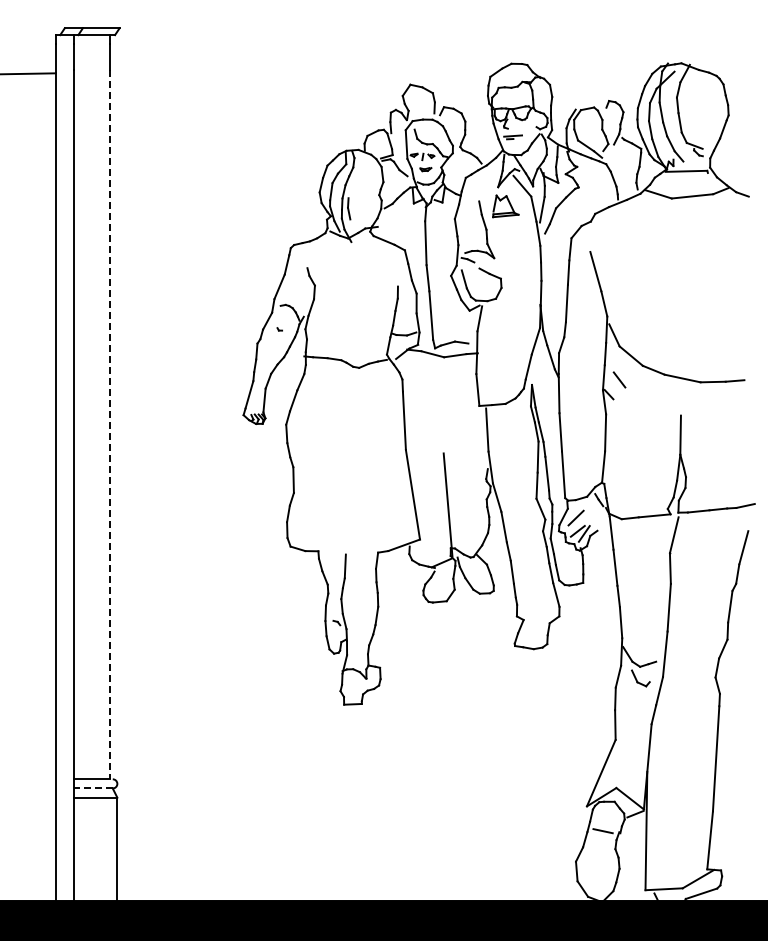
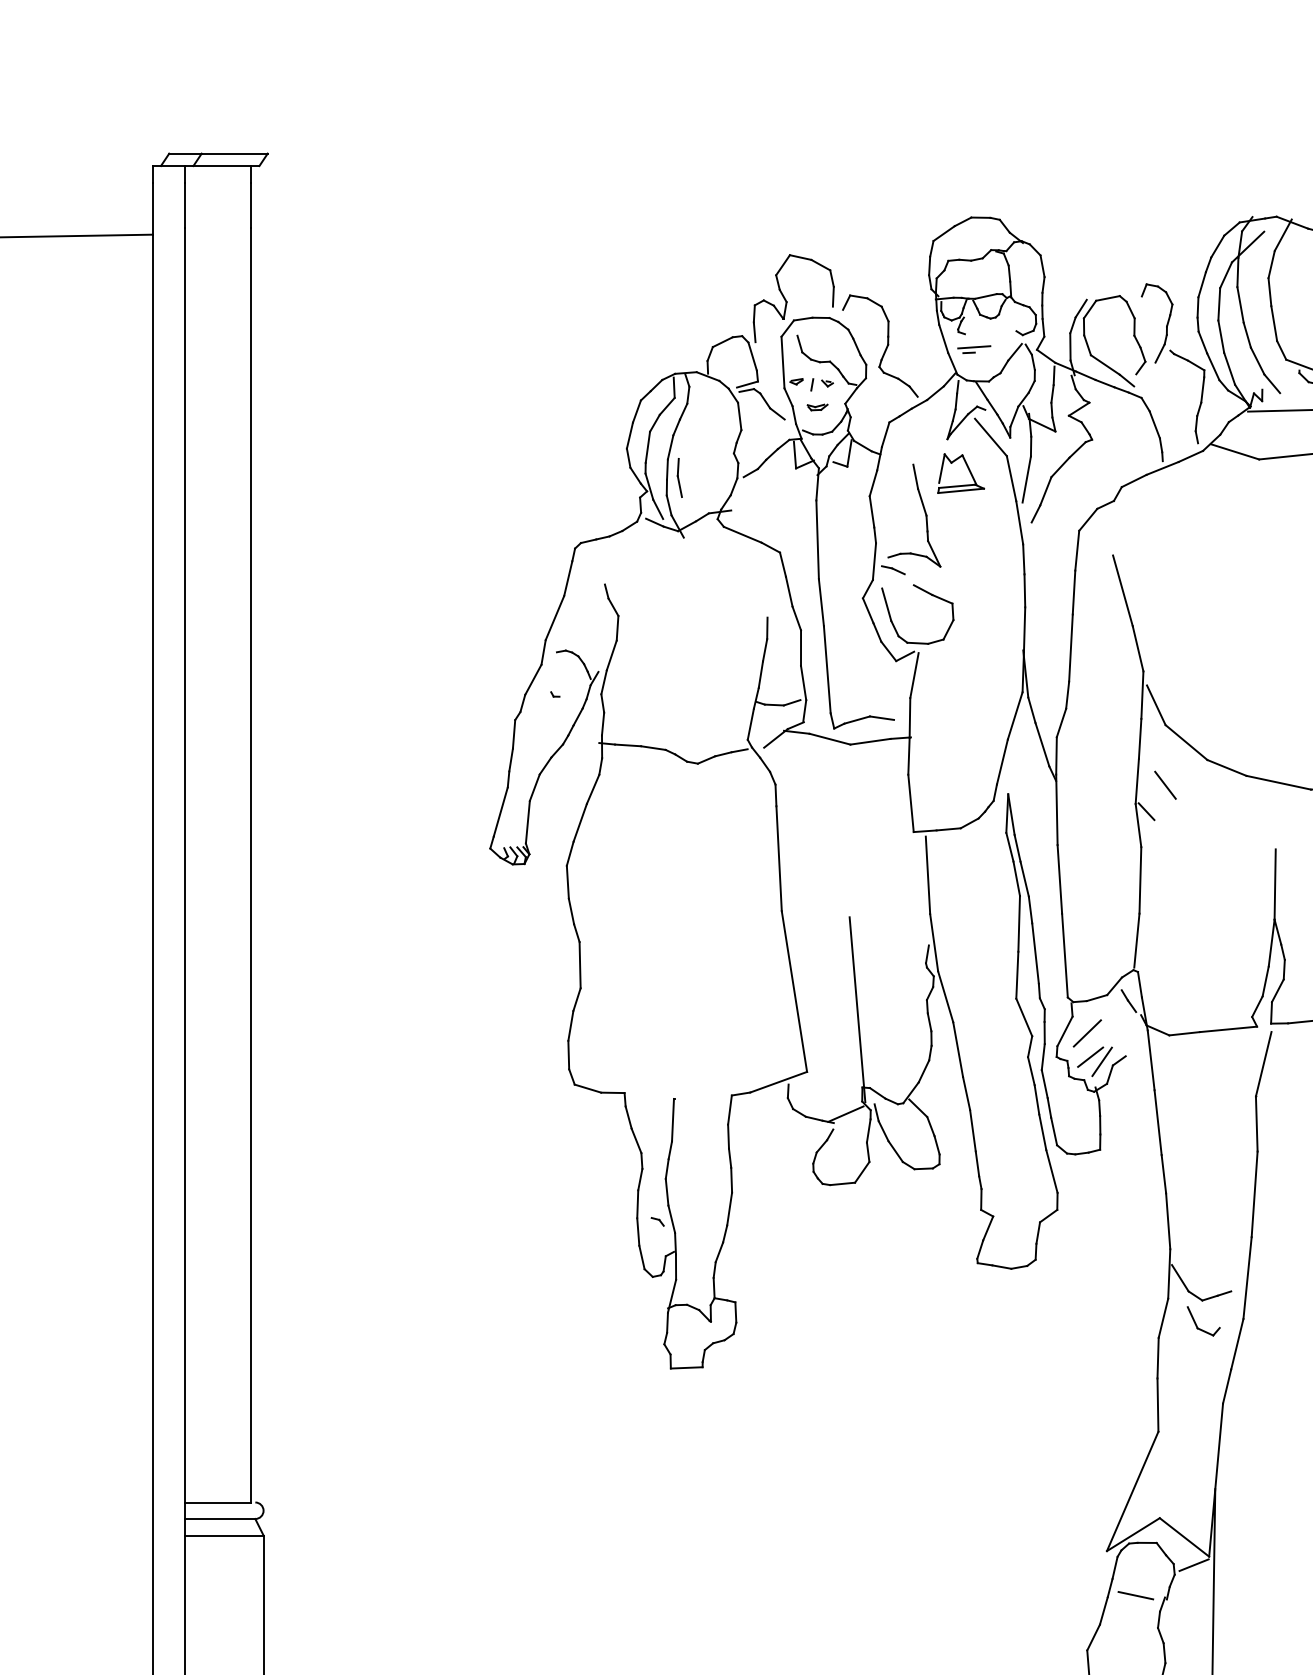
line: (110, 424) -> (251, 865), dashed -> solid
line: (93, 788) -> (220, 1519), dashed -> solid

